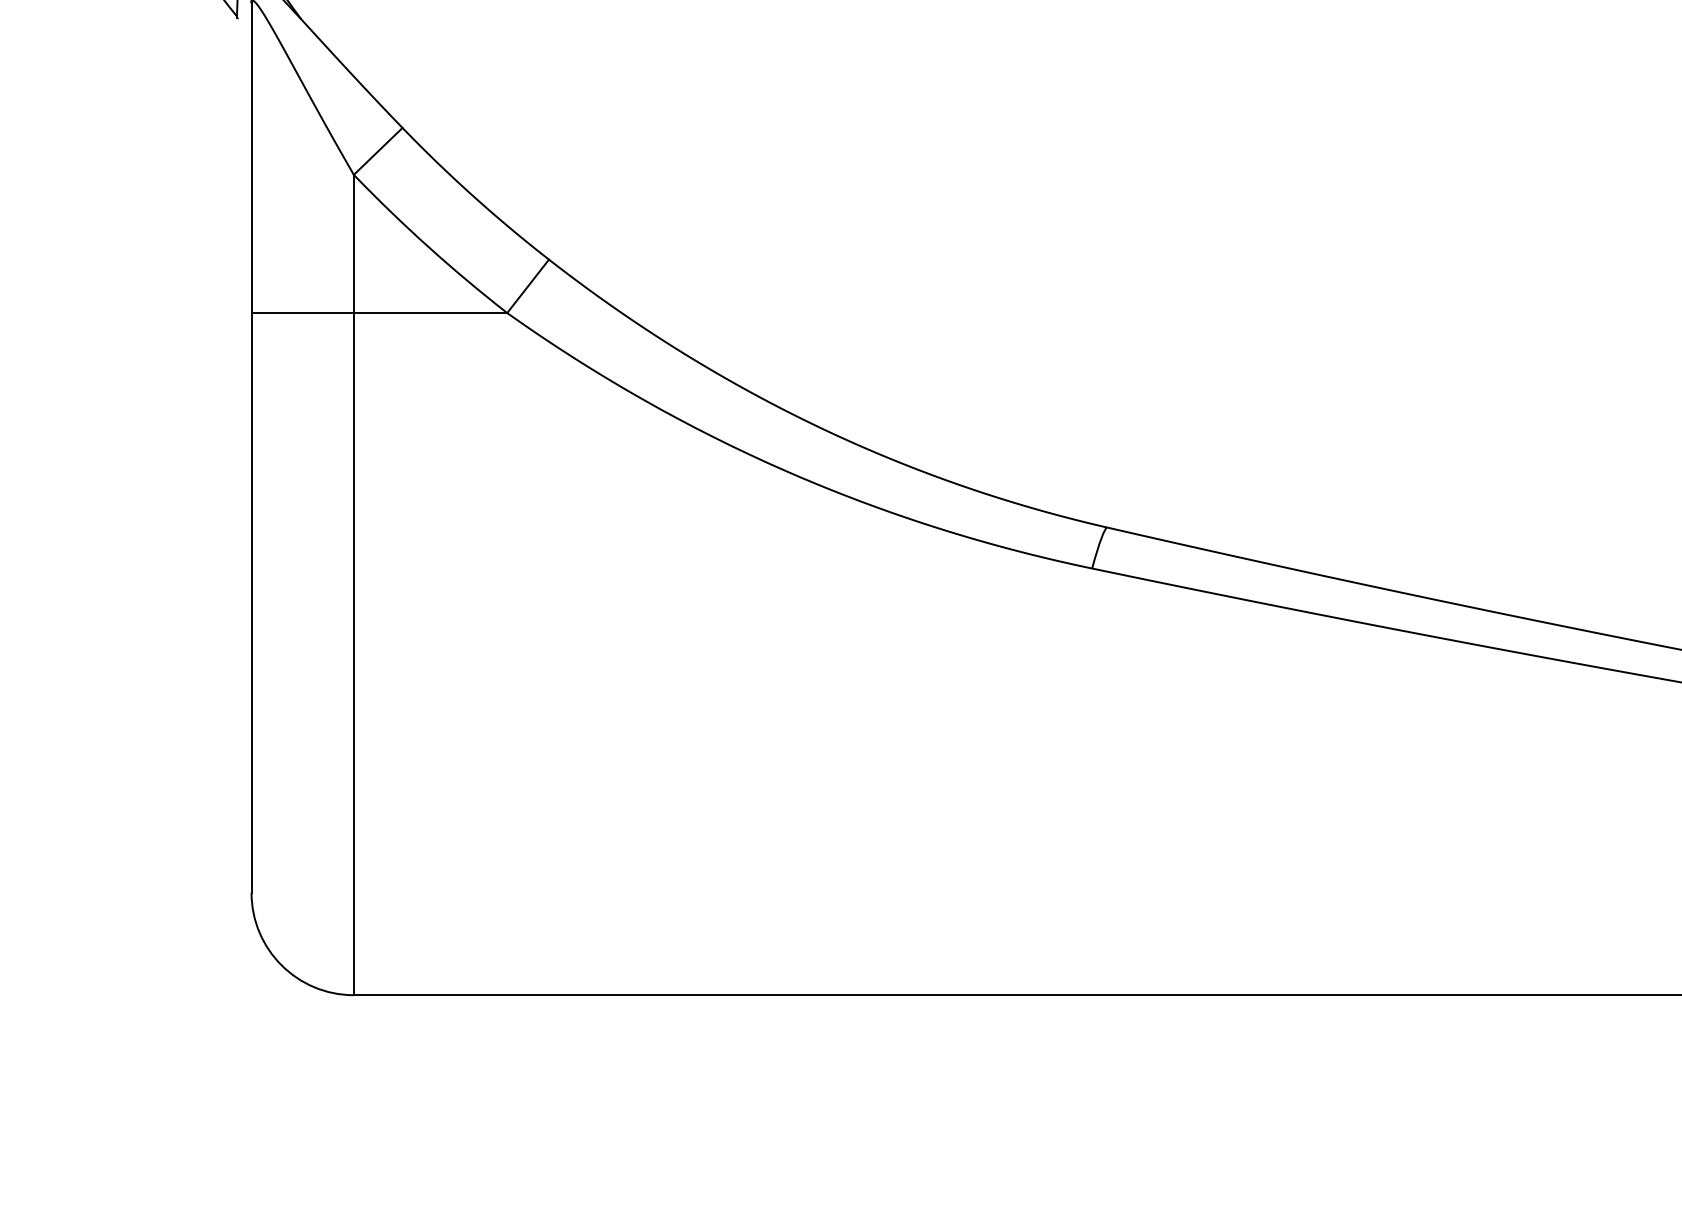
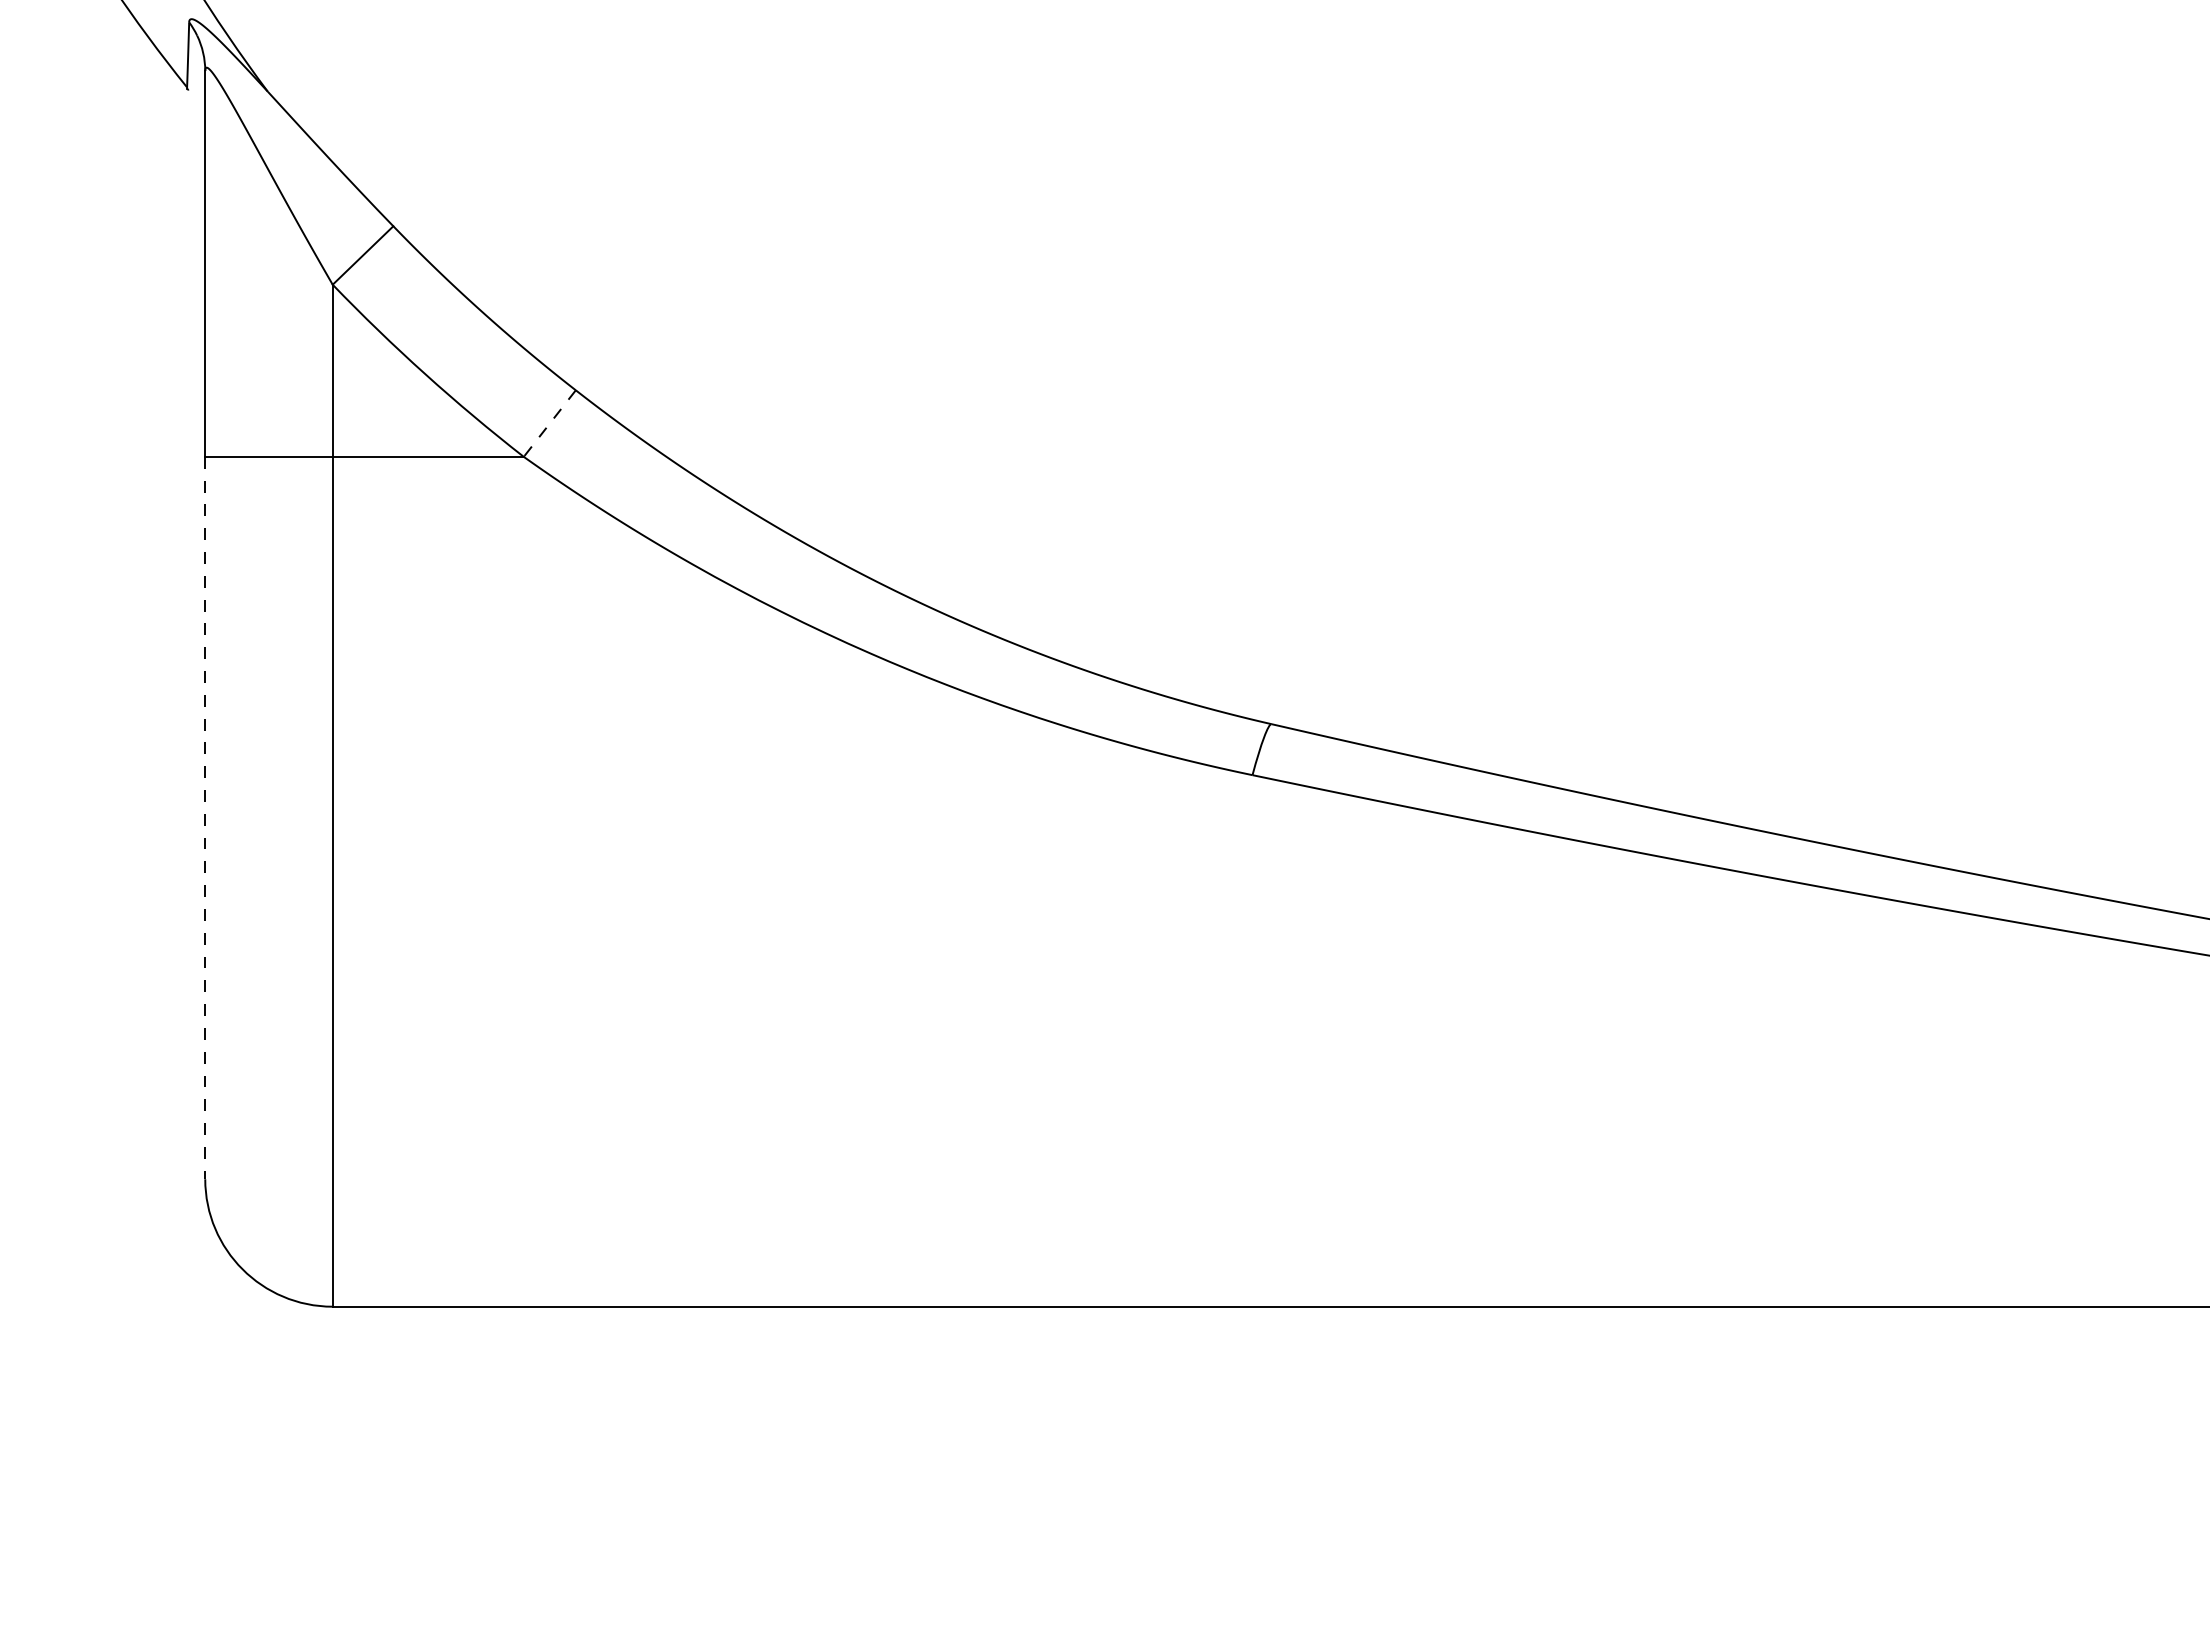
line: (527, 286) -> (549, 423), solid -> dashed
line: (251, 603) -> (205, 818), solid -> dashed

